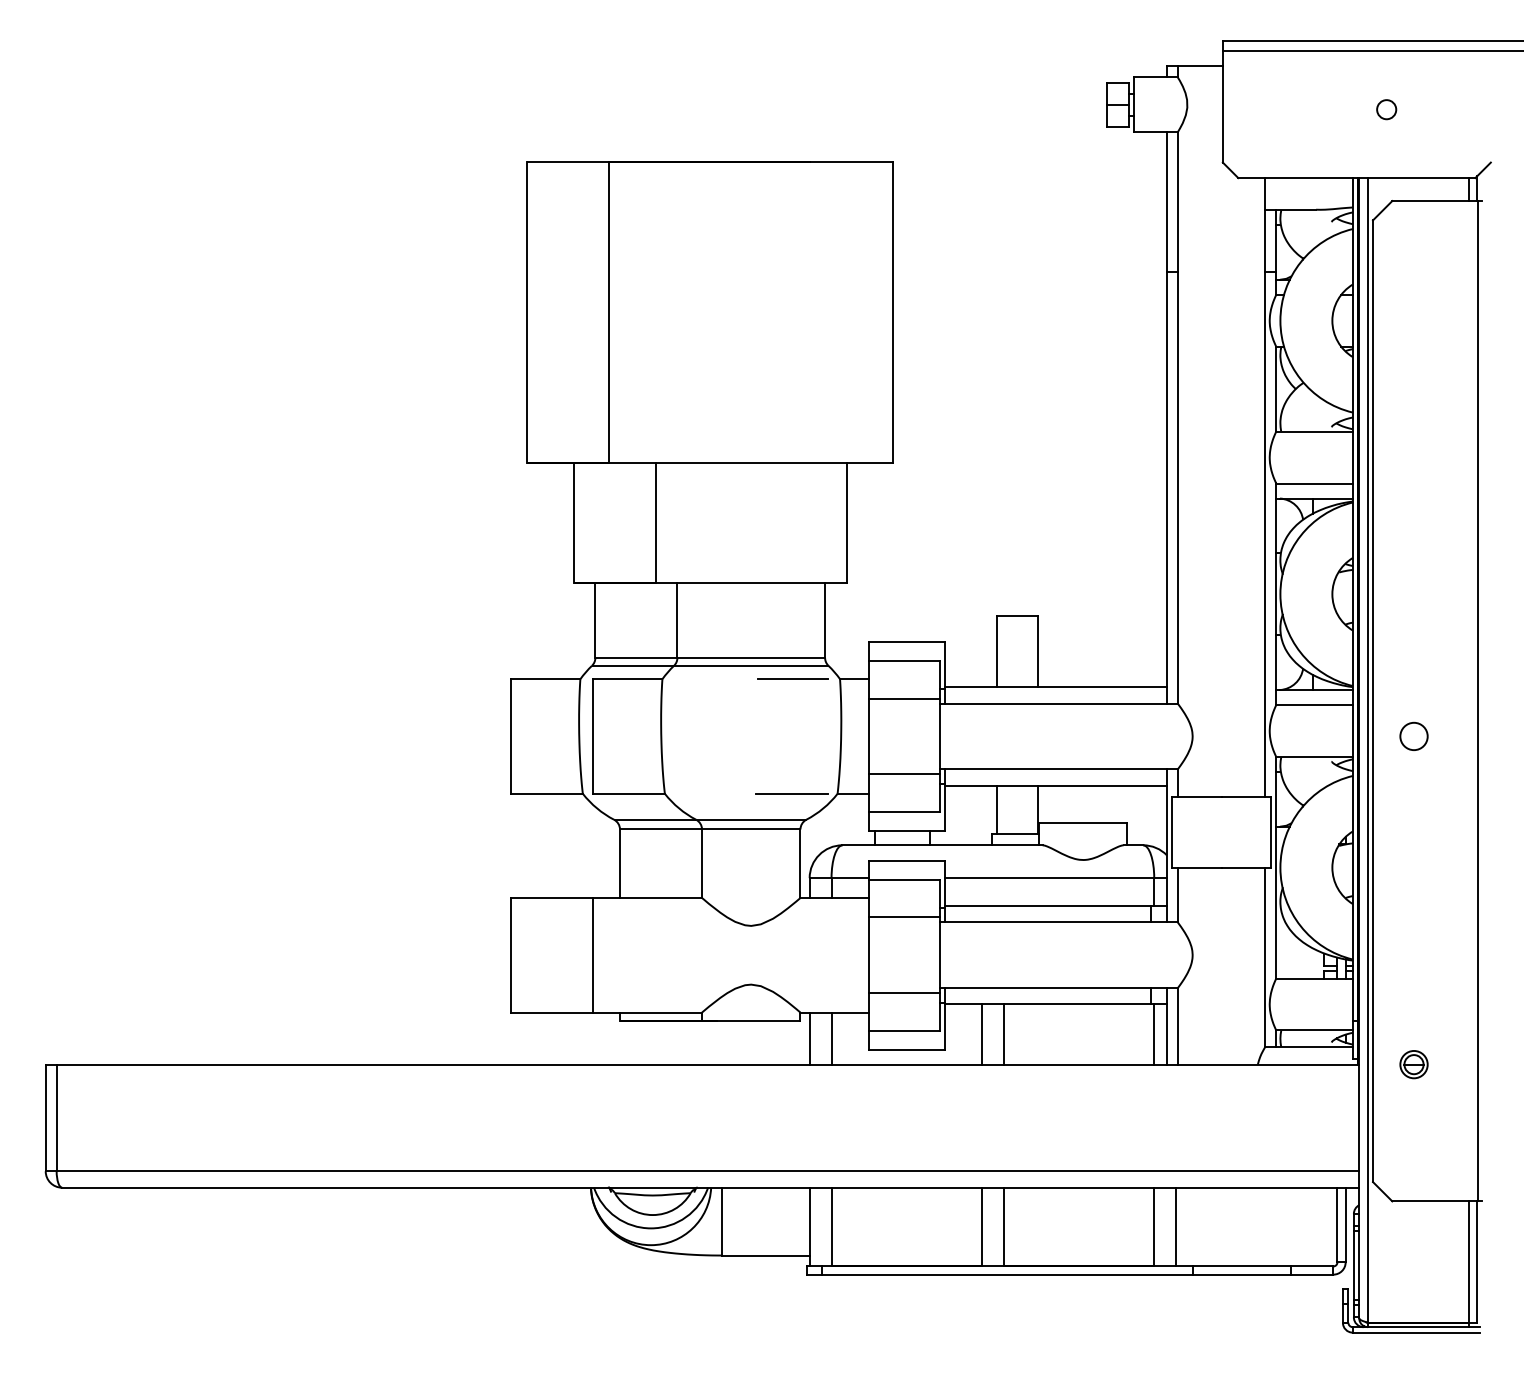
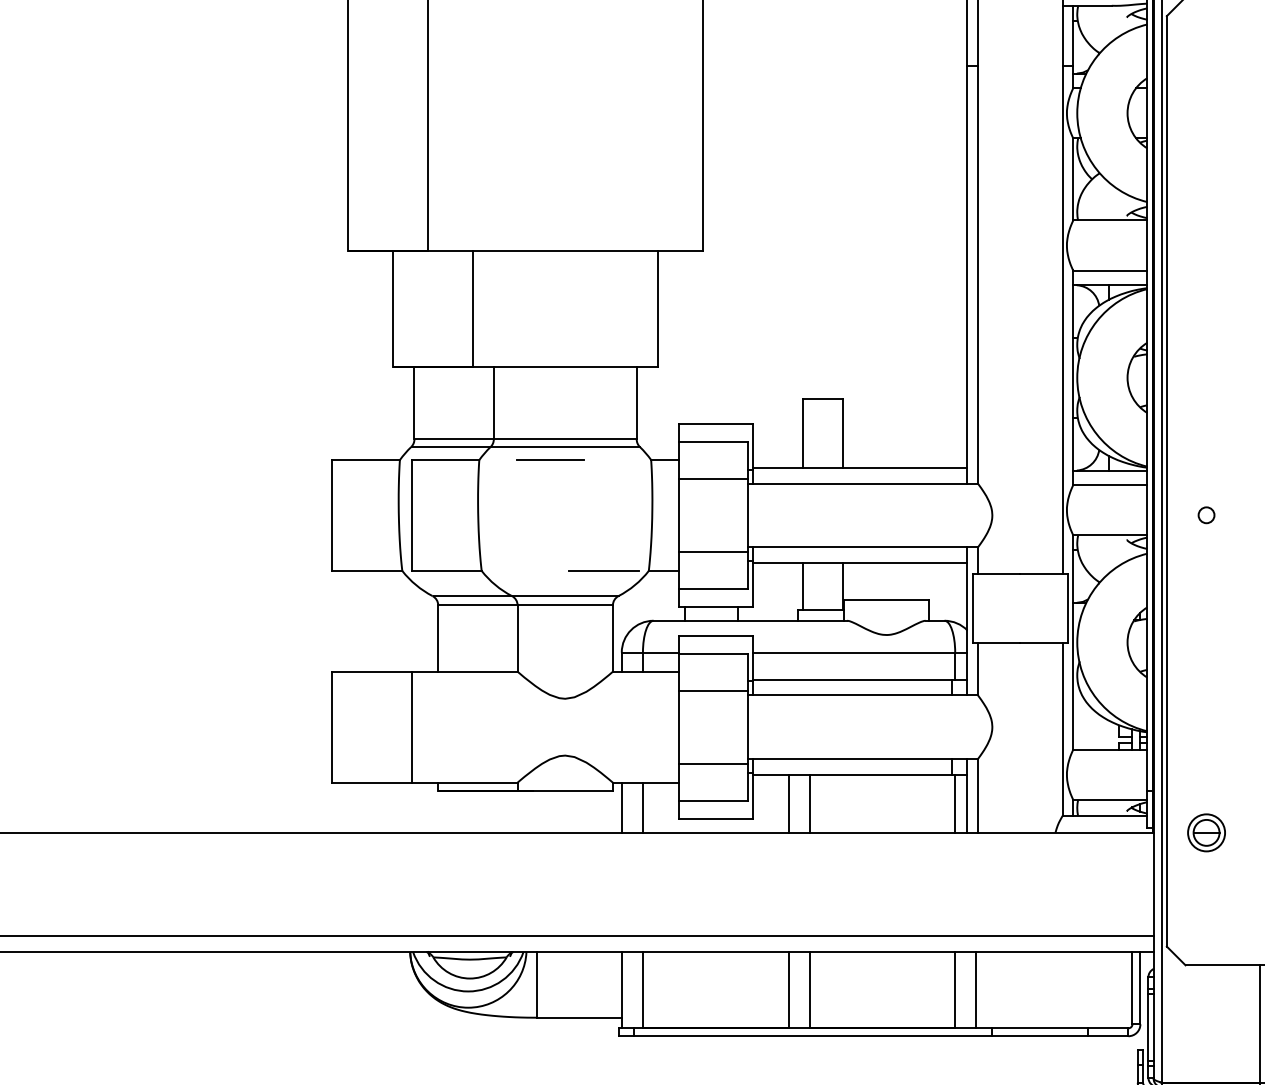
line: (792, 678) -> (550, 459), moved
circle: (1413, 735) -> (1206, 514), size x0.6
part: (1413, 1064) -> (1206, 832), size x1.4

